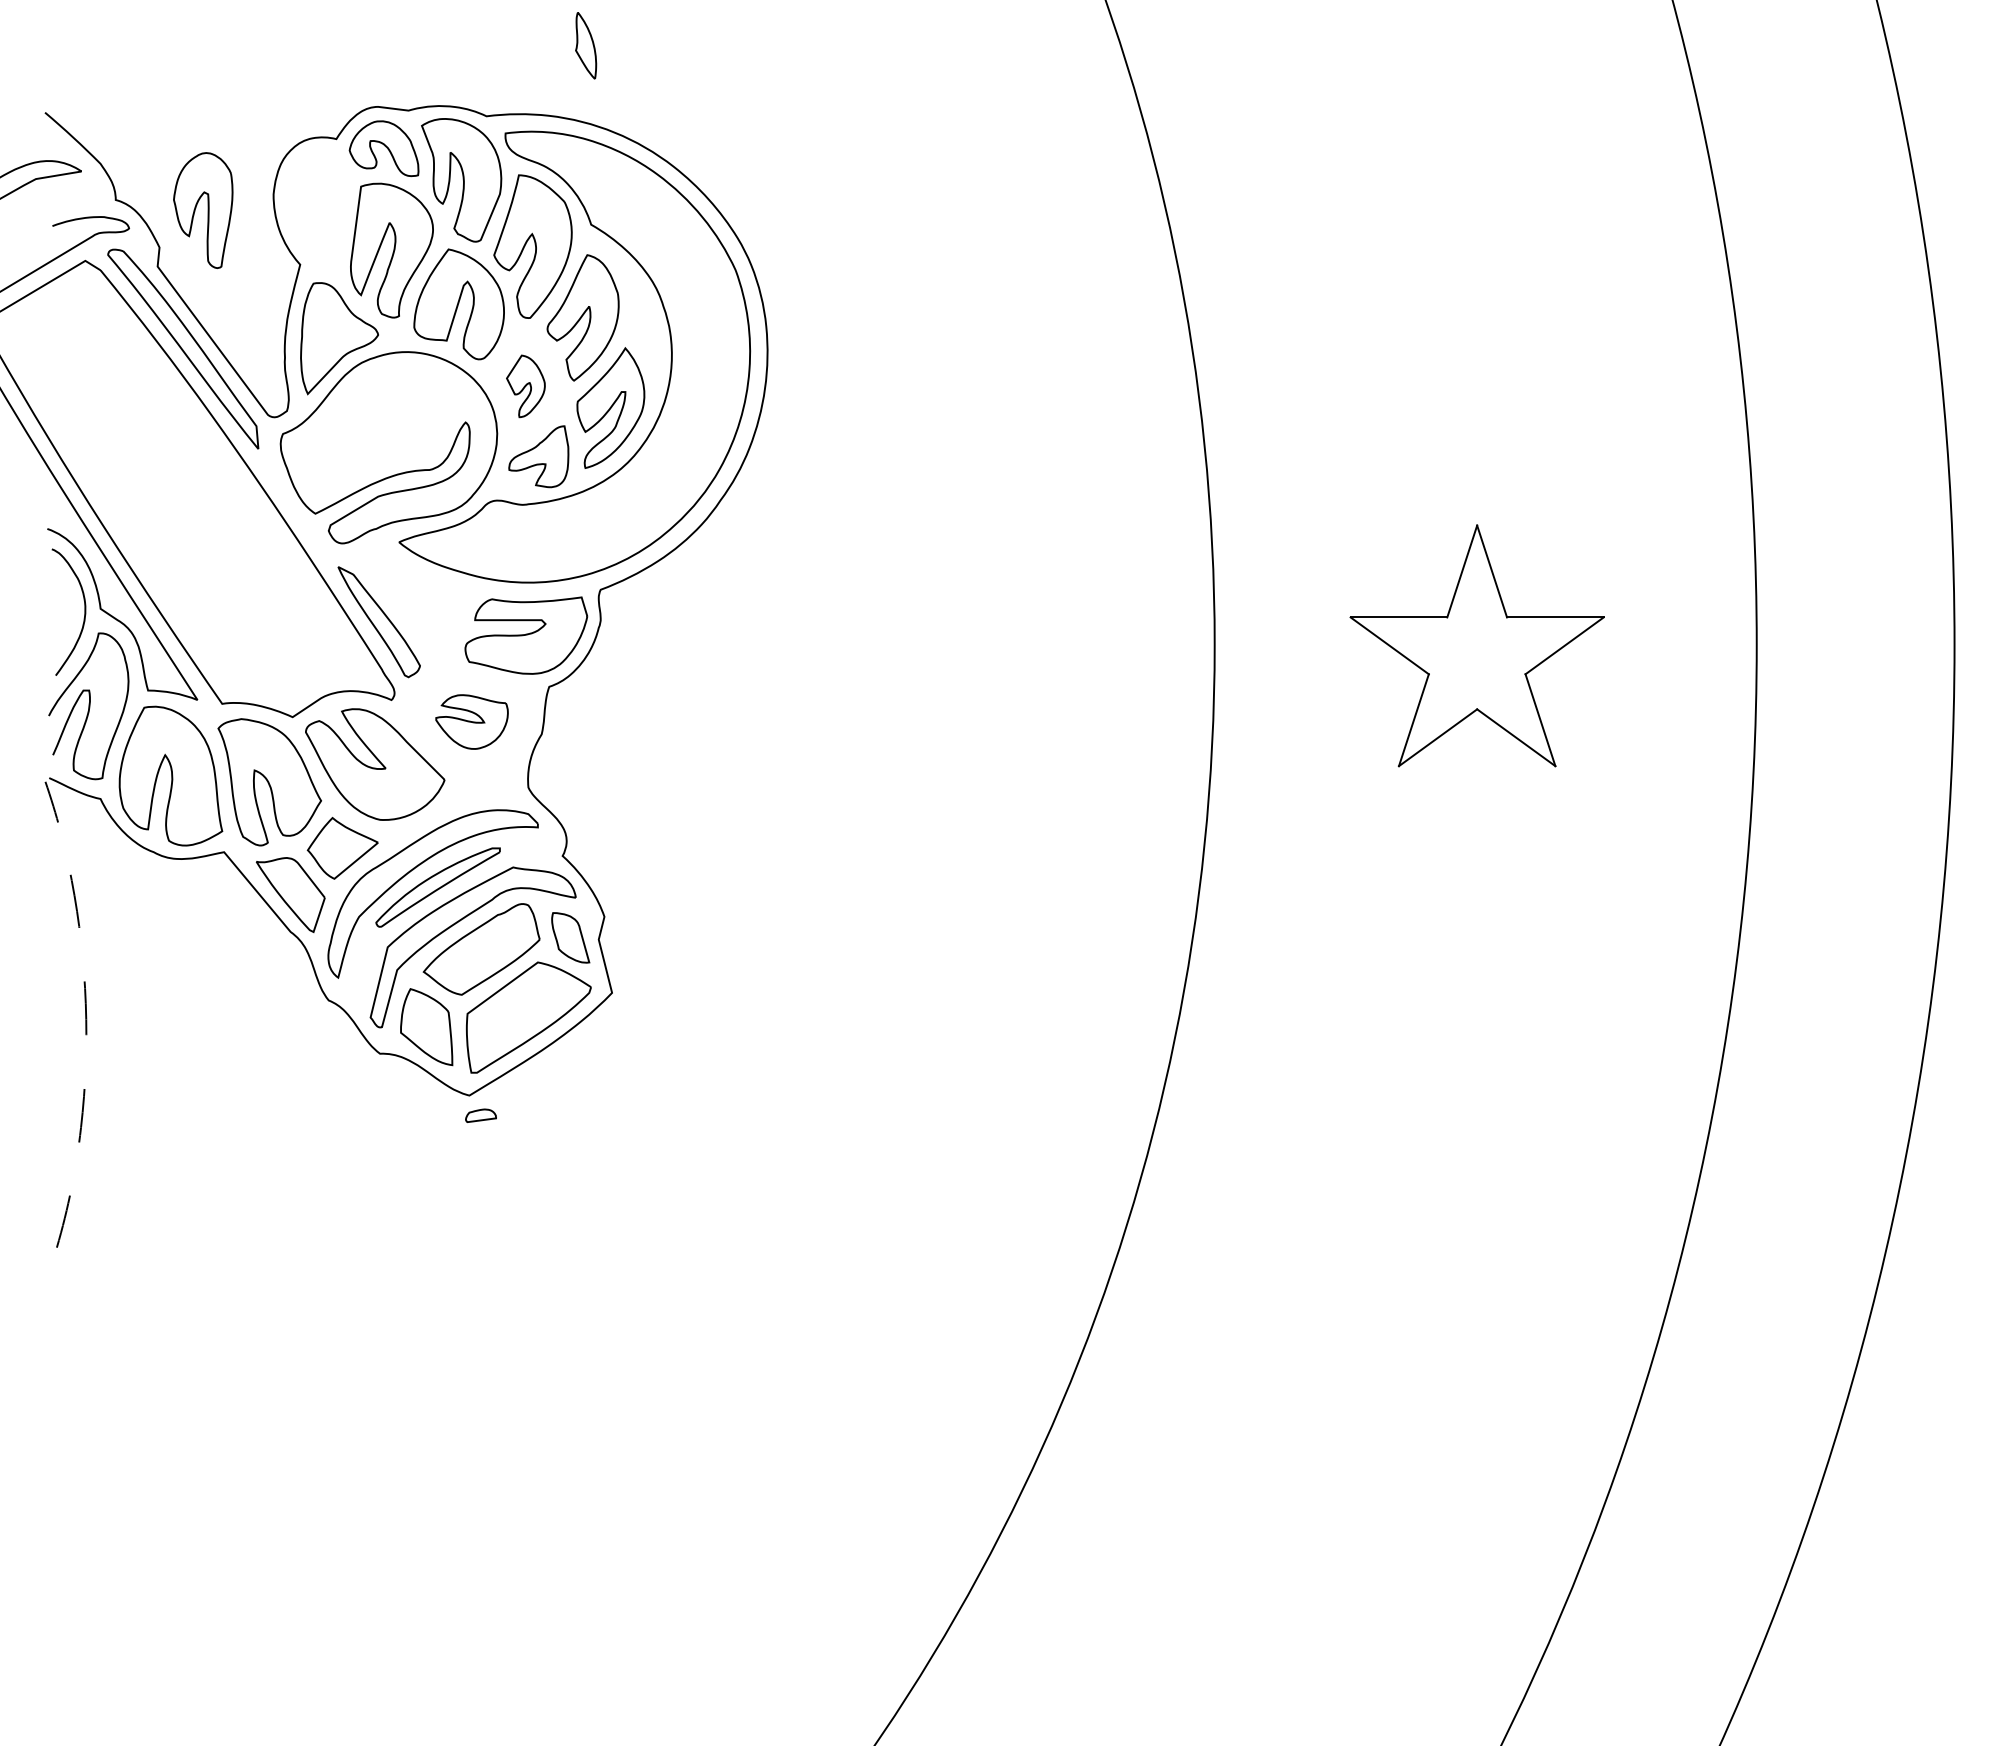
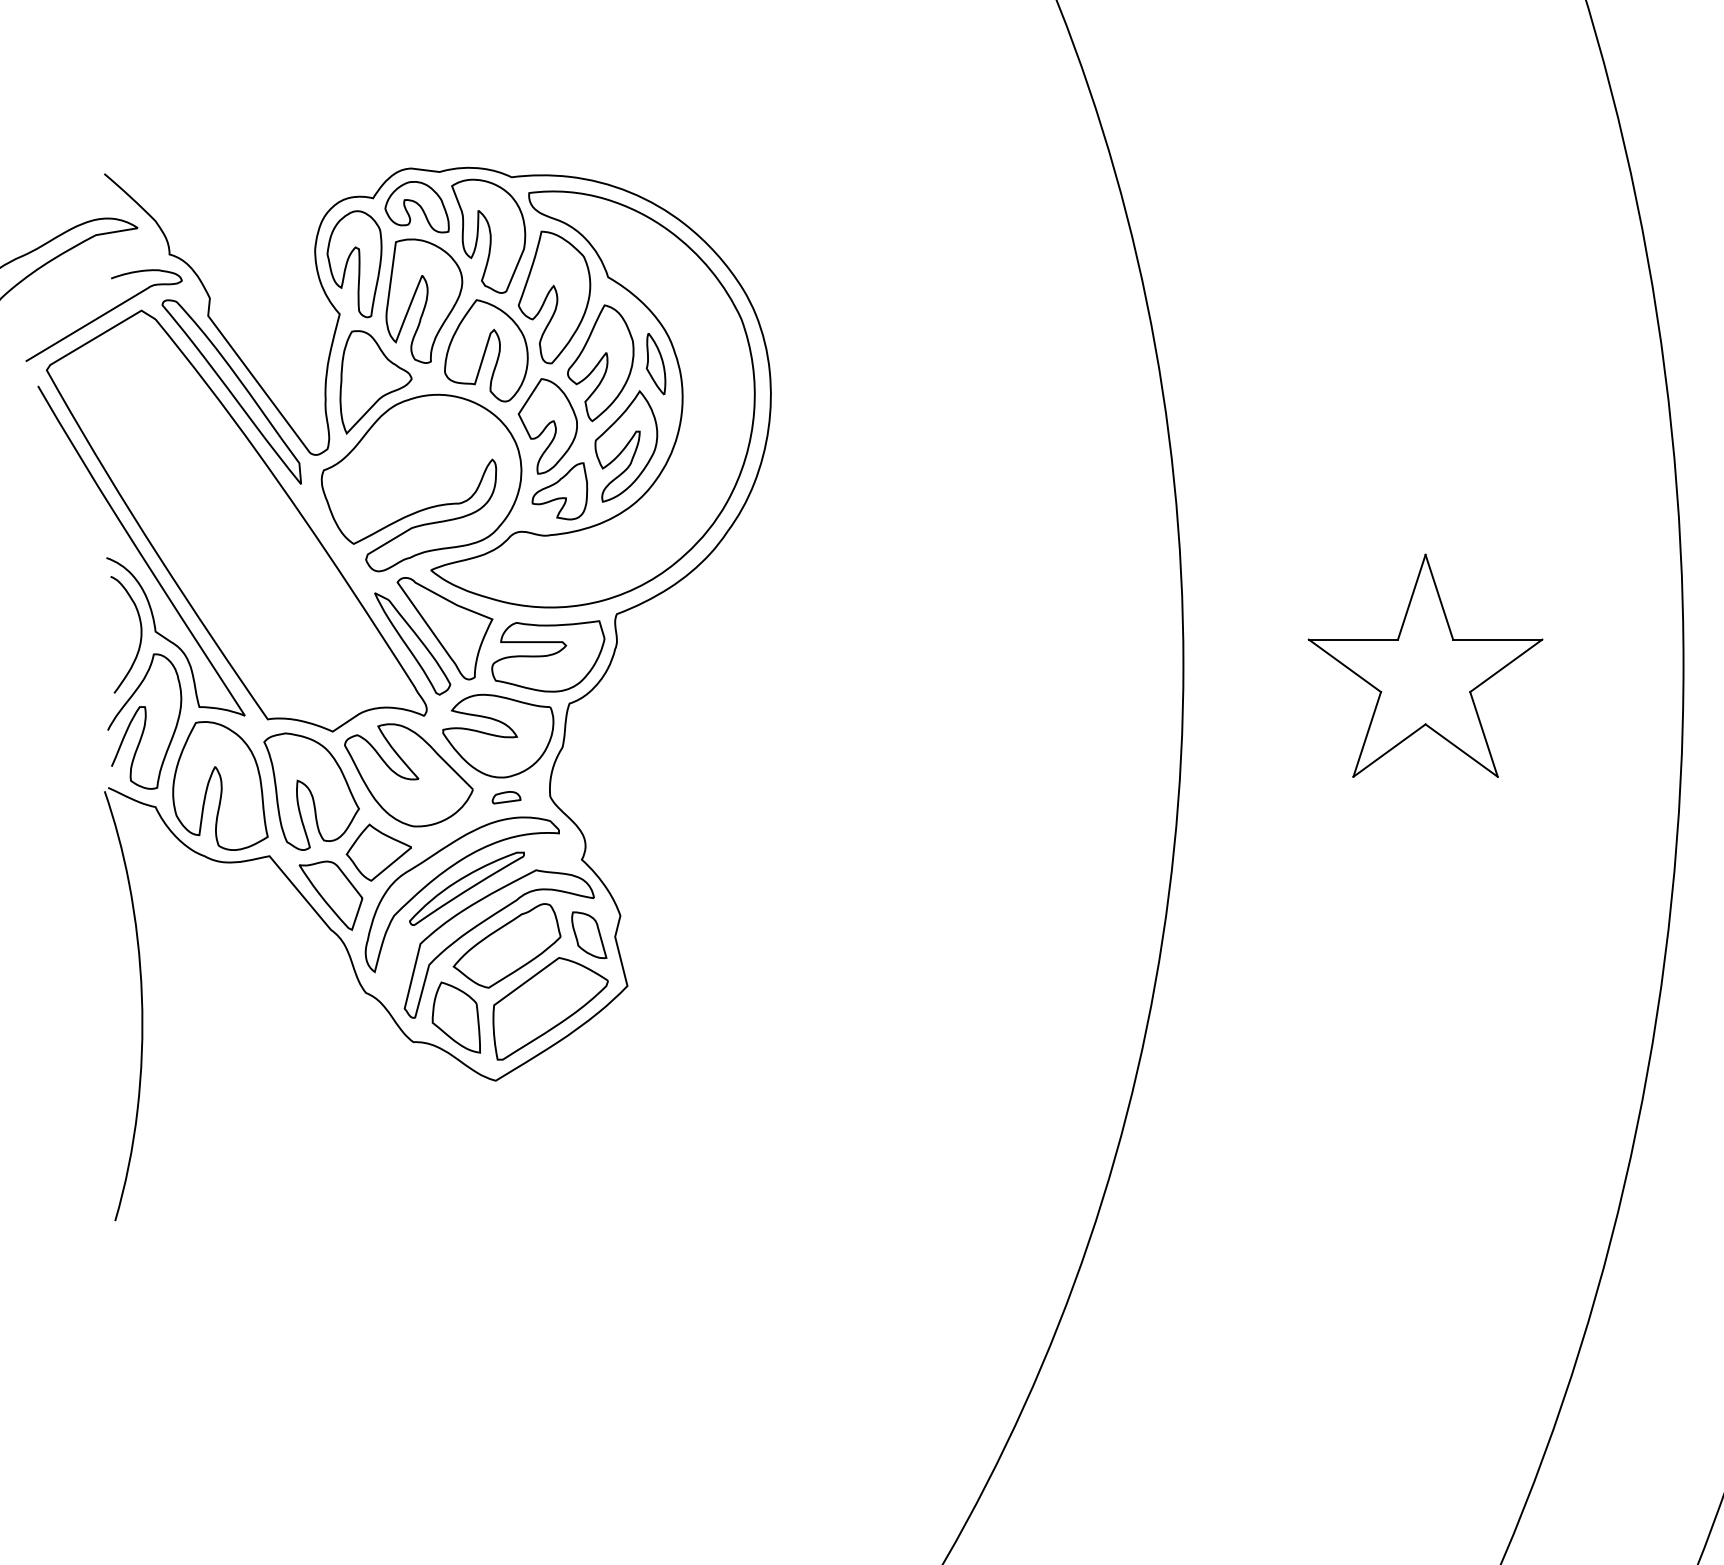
part: (586, 45) -> (656, 363), moved
part: (203, 210) -> (354, 264), moved
part: (525, 386) -> (547, 426), size x1.67
part: (414, 605) -> (445, 628), added
part: (471, 721) -> (497, 735), size x1.67
line: (86, 1016) -> (142, 1007), dashed -> solid
part: (480, 1115) -> (506, 797), moved

